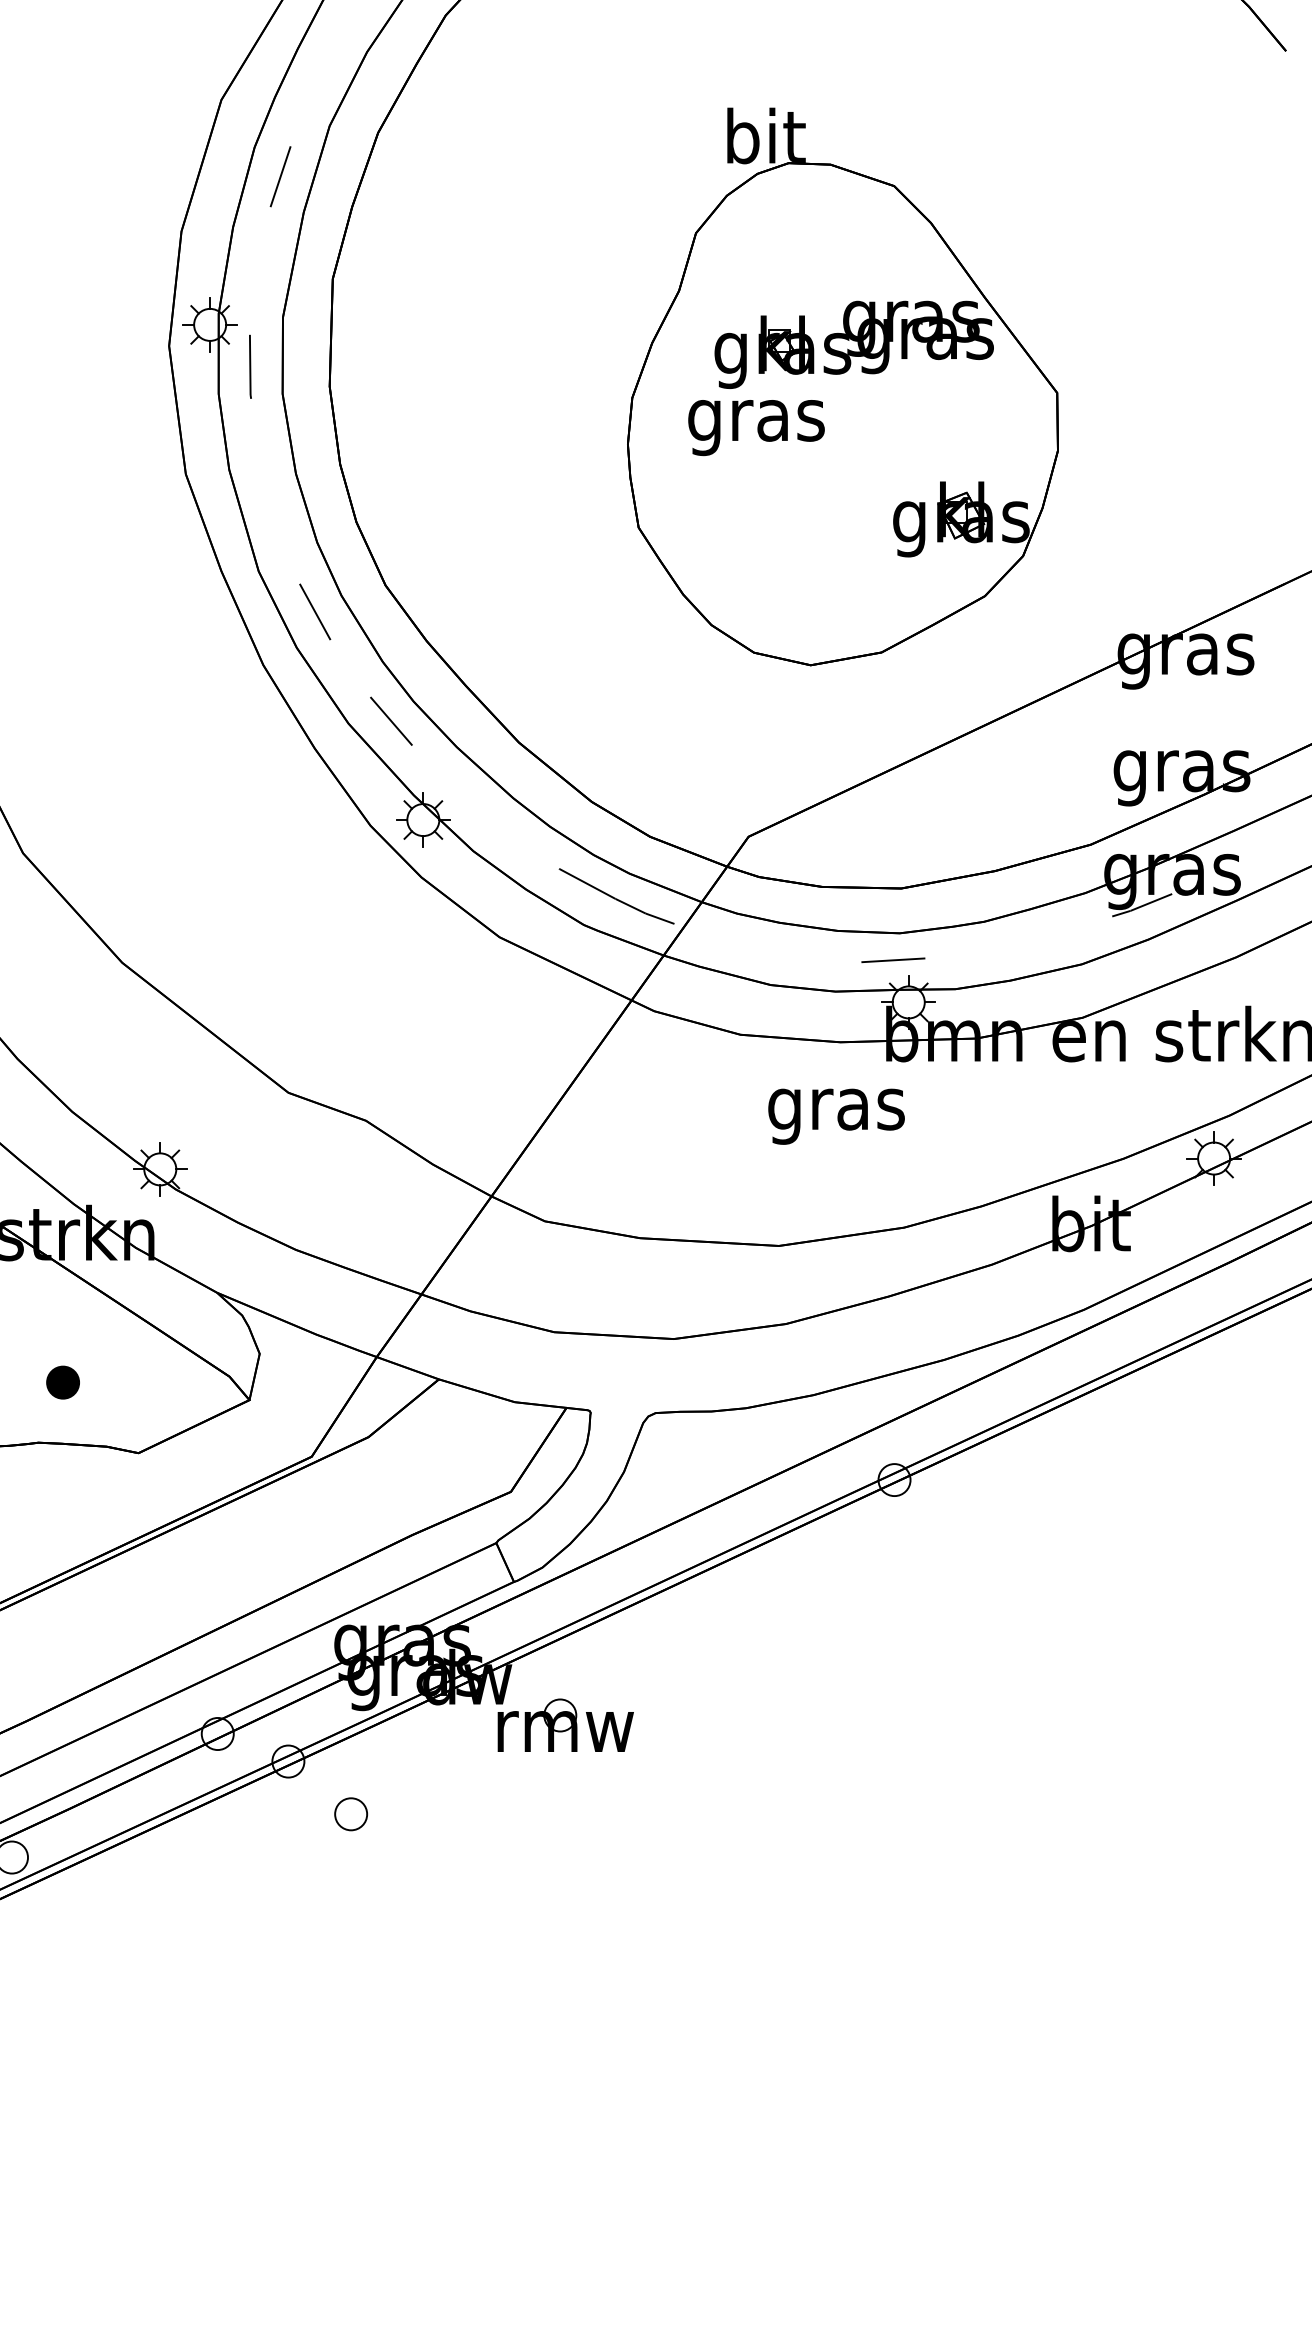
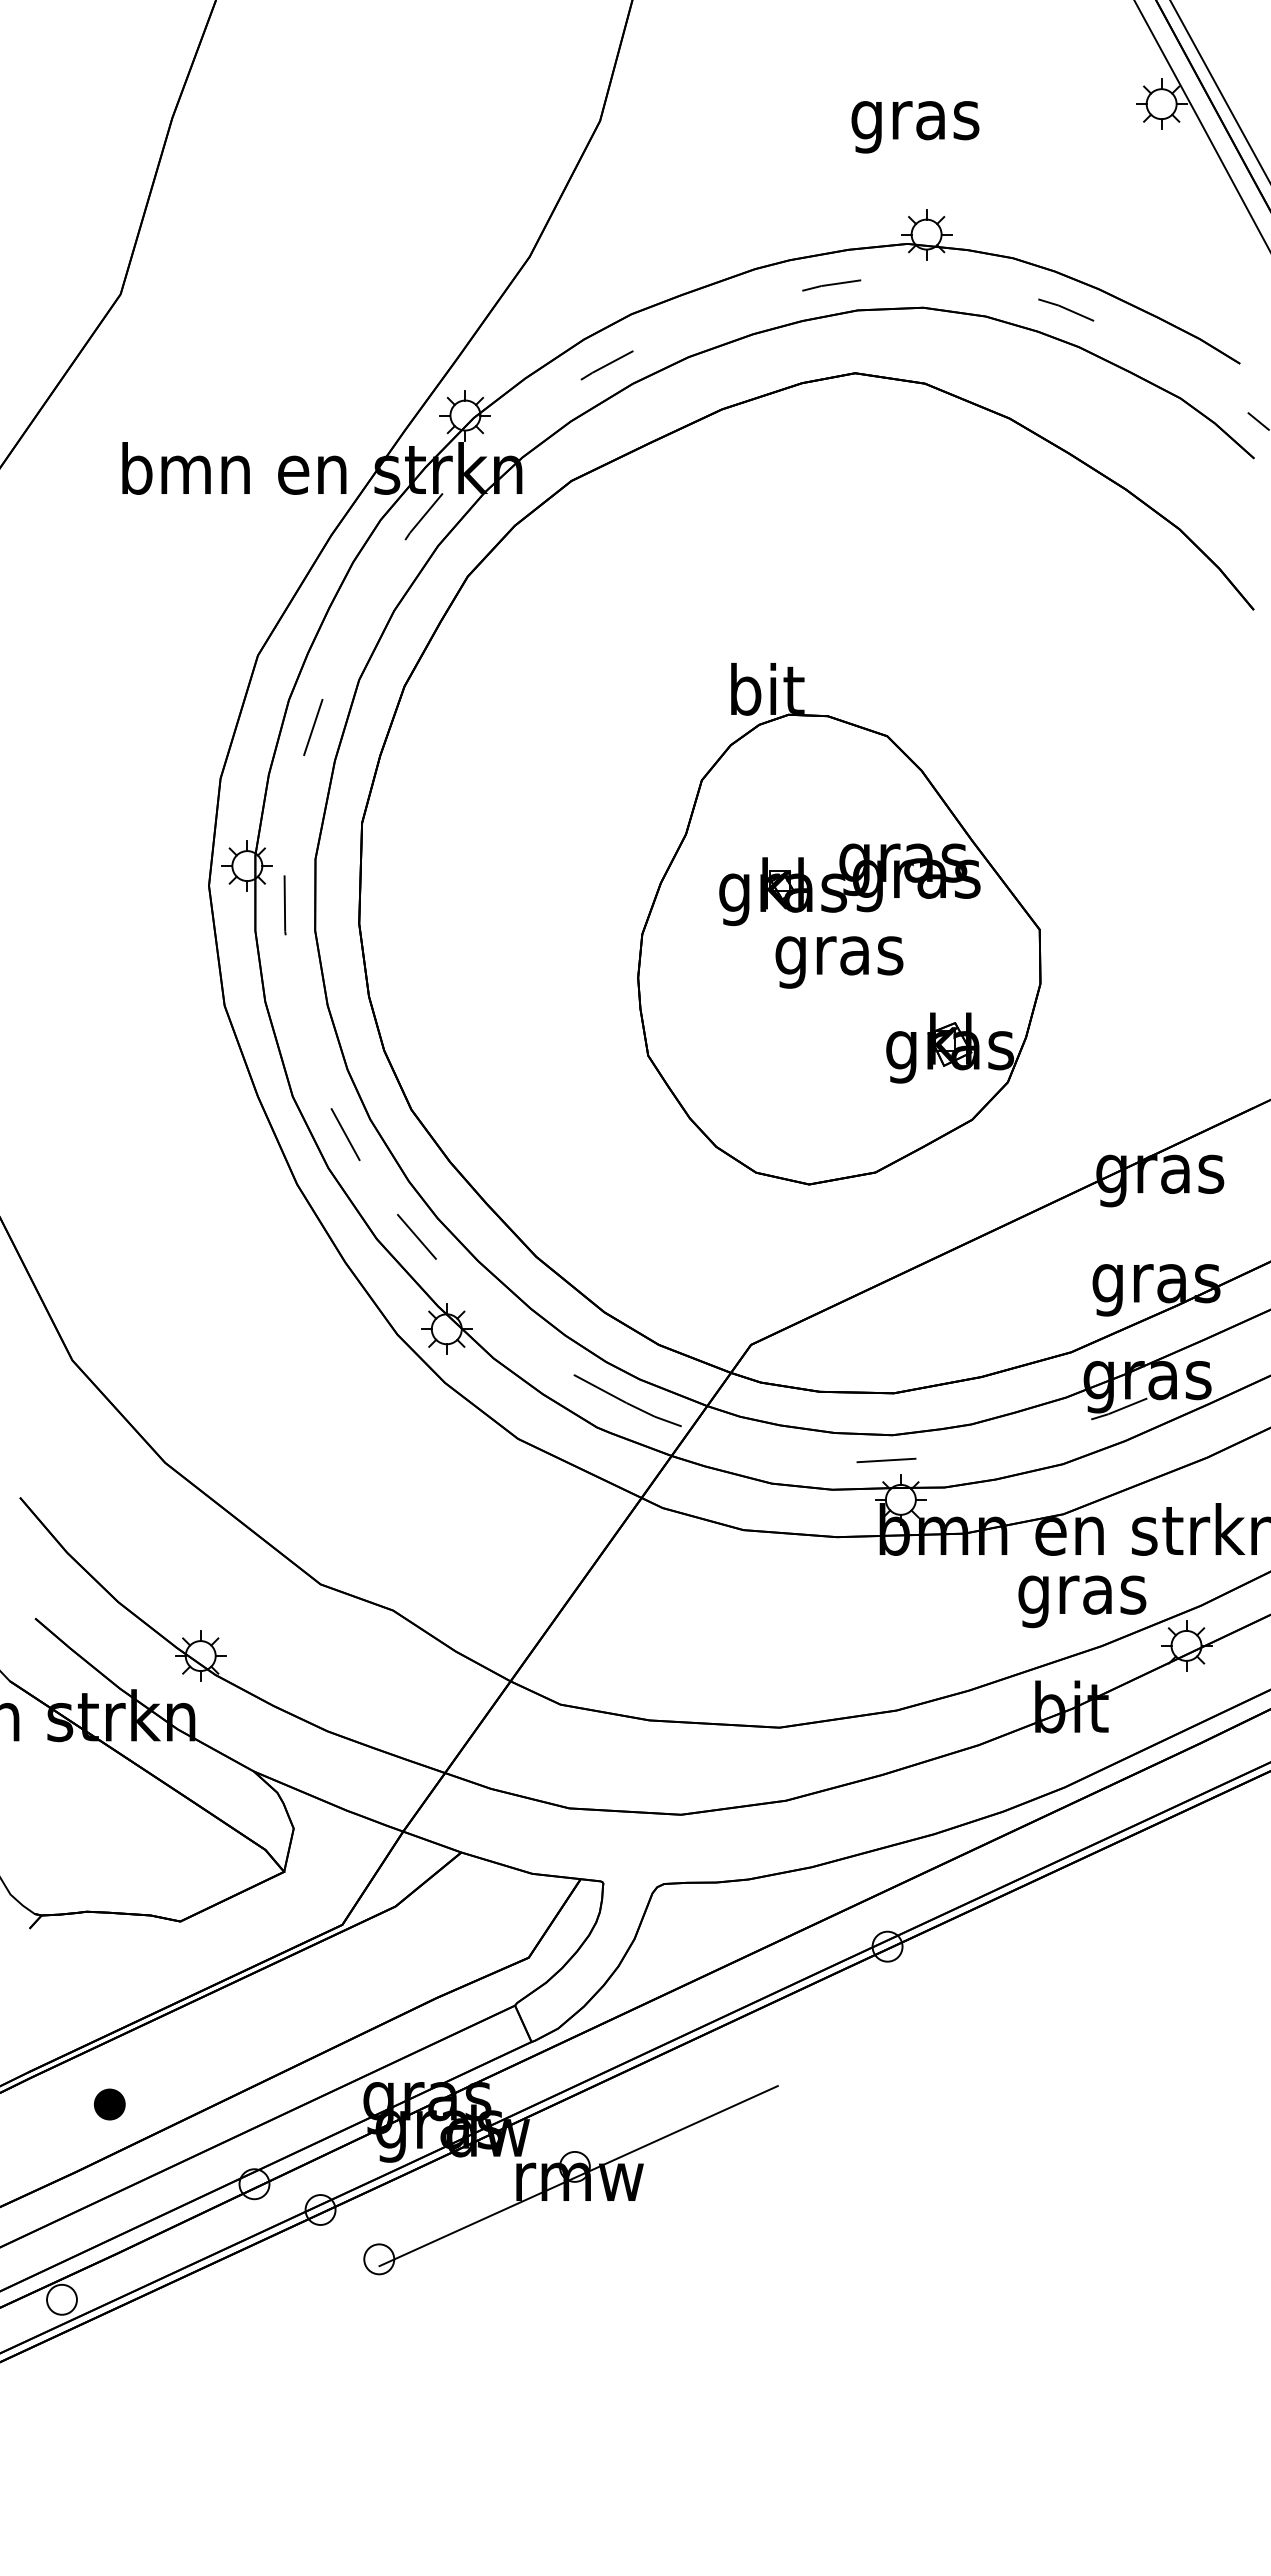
text: (756, 427) -> (839, 962), moved
text: (836, 1116) -> (1082, 1601), moved
part: (62, 1382) -> (109, 2104), moved
line: (564, 1725) -> (578, 2176), added

